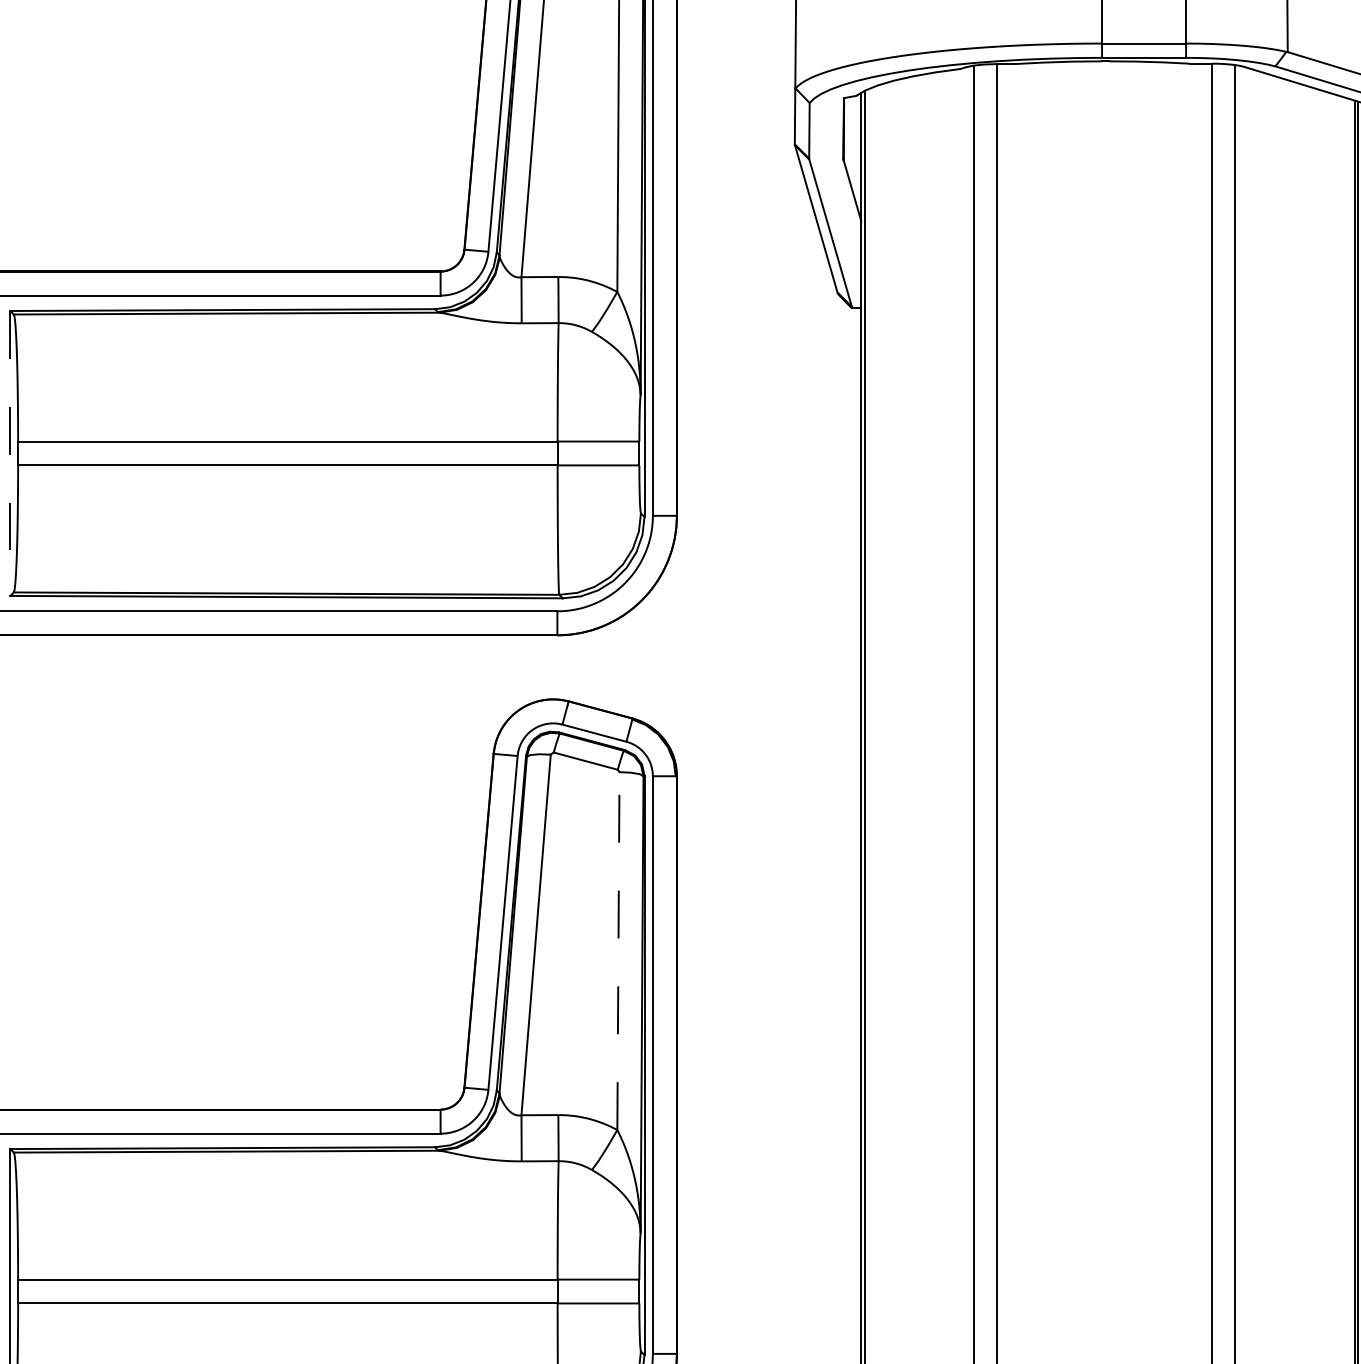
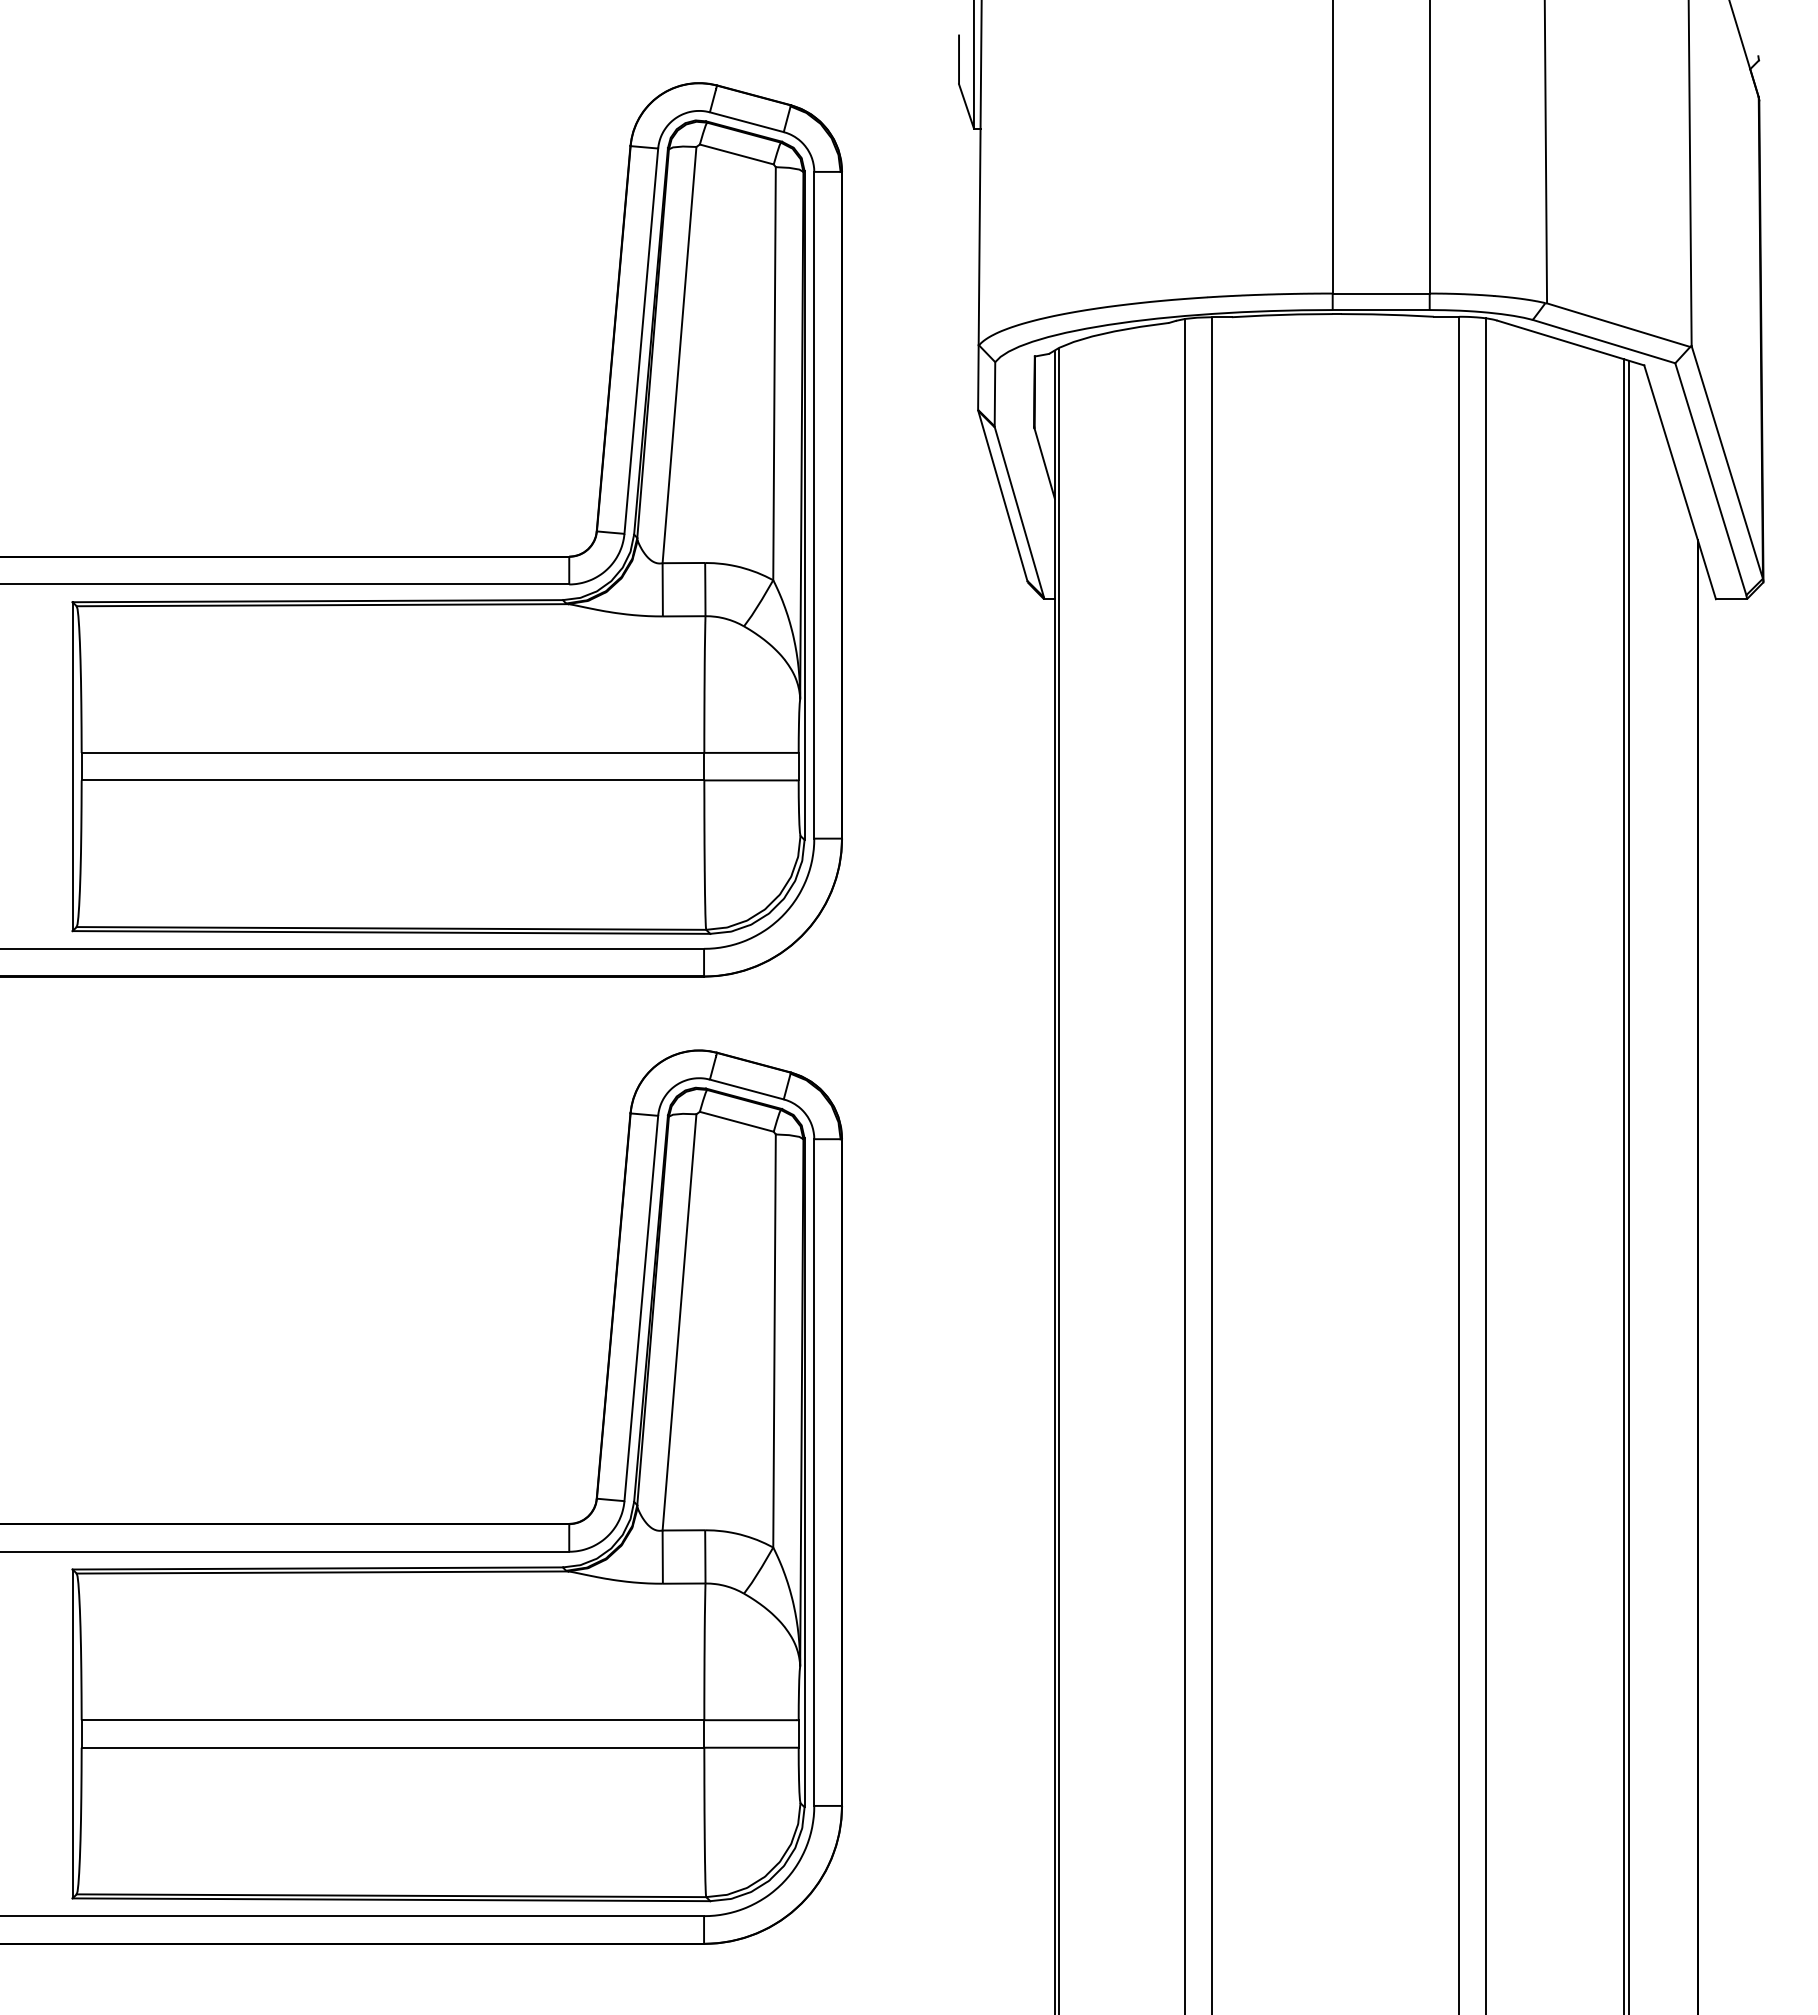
line: (10, 454) -> (72, 767), dashed -> solid
line: (618, 950) -> (774, 1340), dashed -> solid

